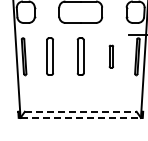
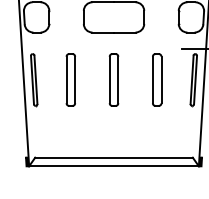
part: (111, 56) -> (157, 79), size x1.67
line: (80, 111) -> (113, 157), dashed -> solid
line: (81, 117) -> (115, 165), dashed -> solid

